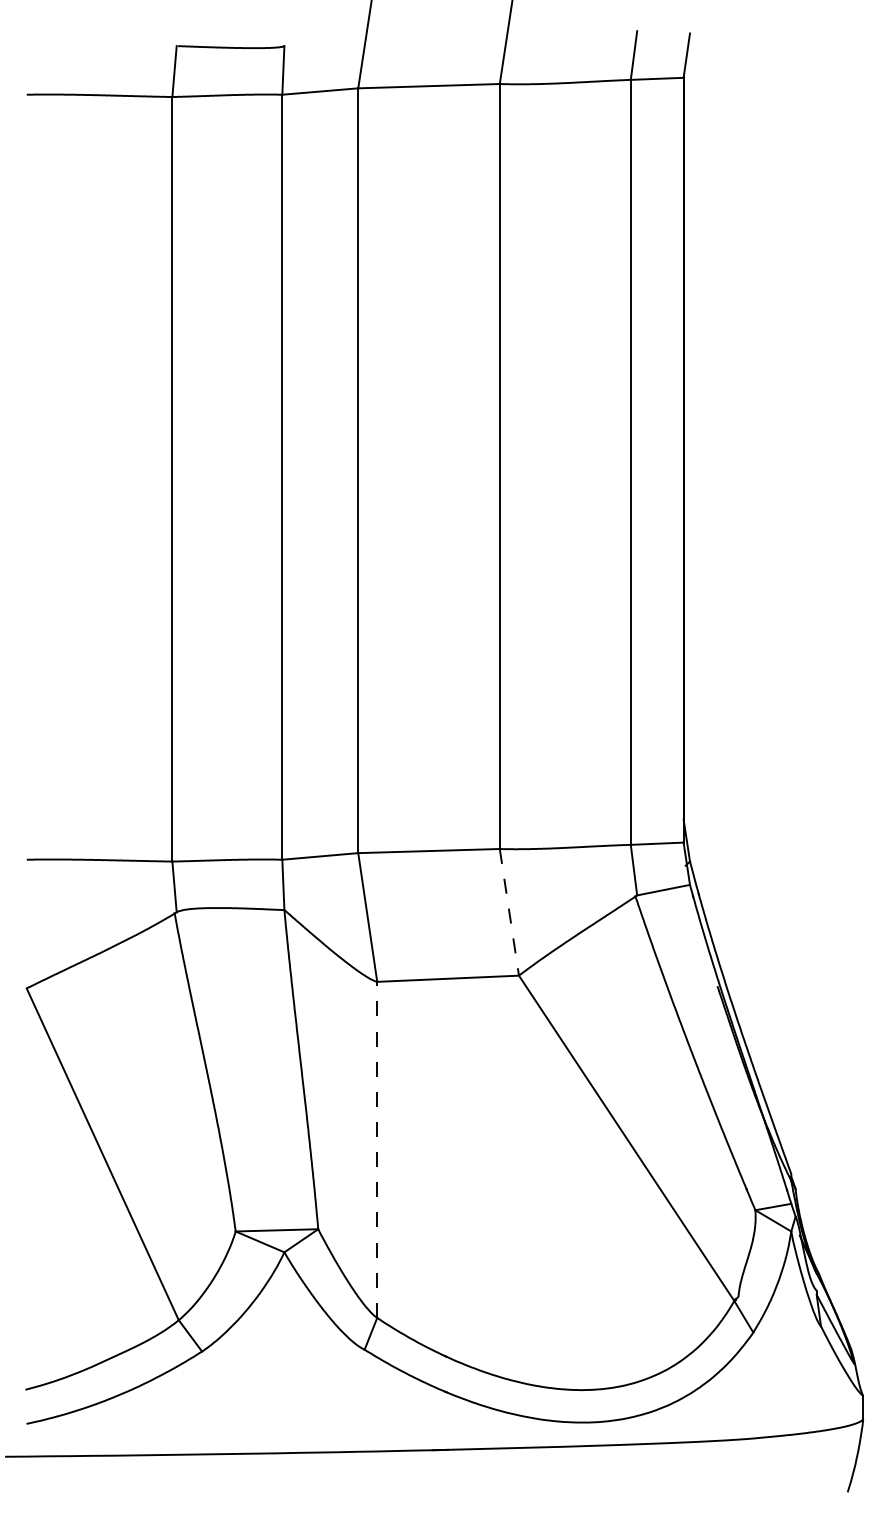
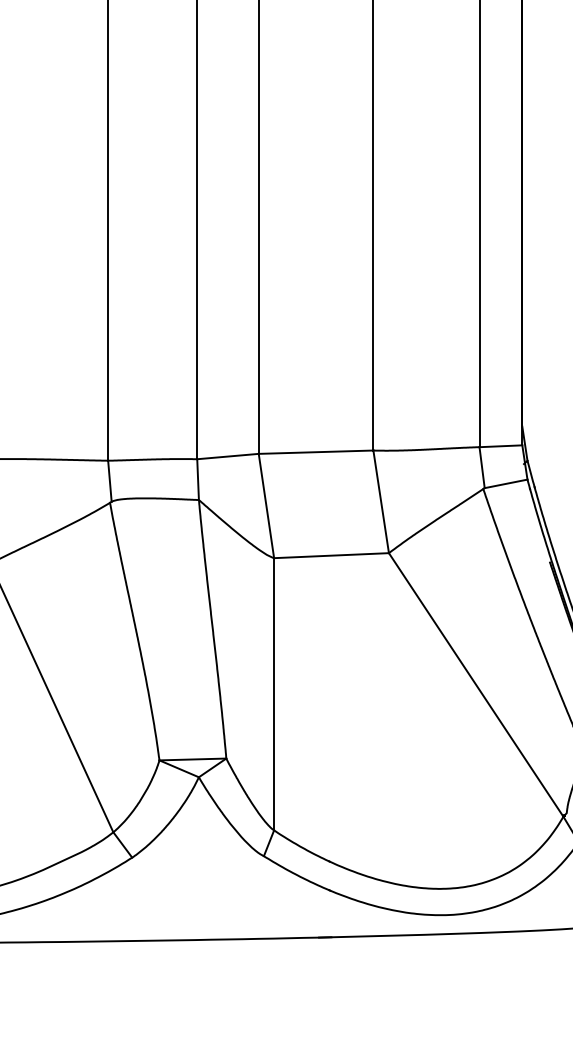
line: (509, 912) -> (381, 501), dashed -> solid
line: (377, 1149) -> (274, 693), dashed -> solid

